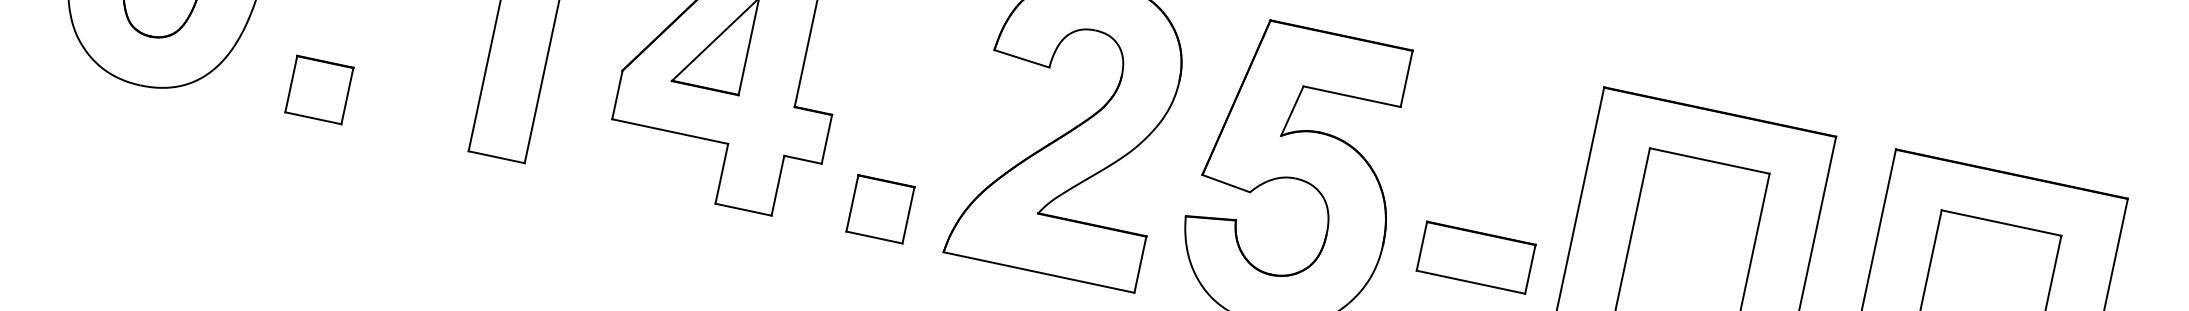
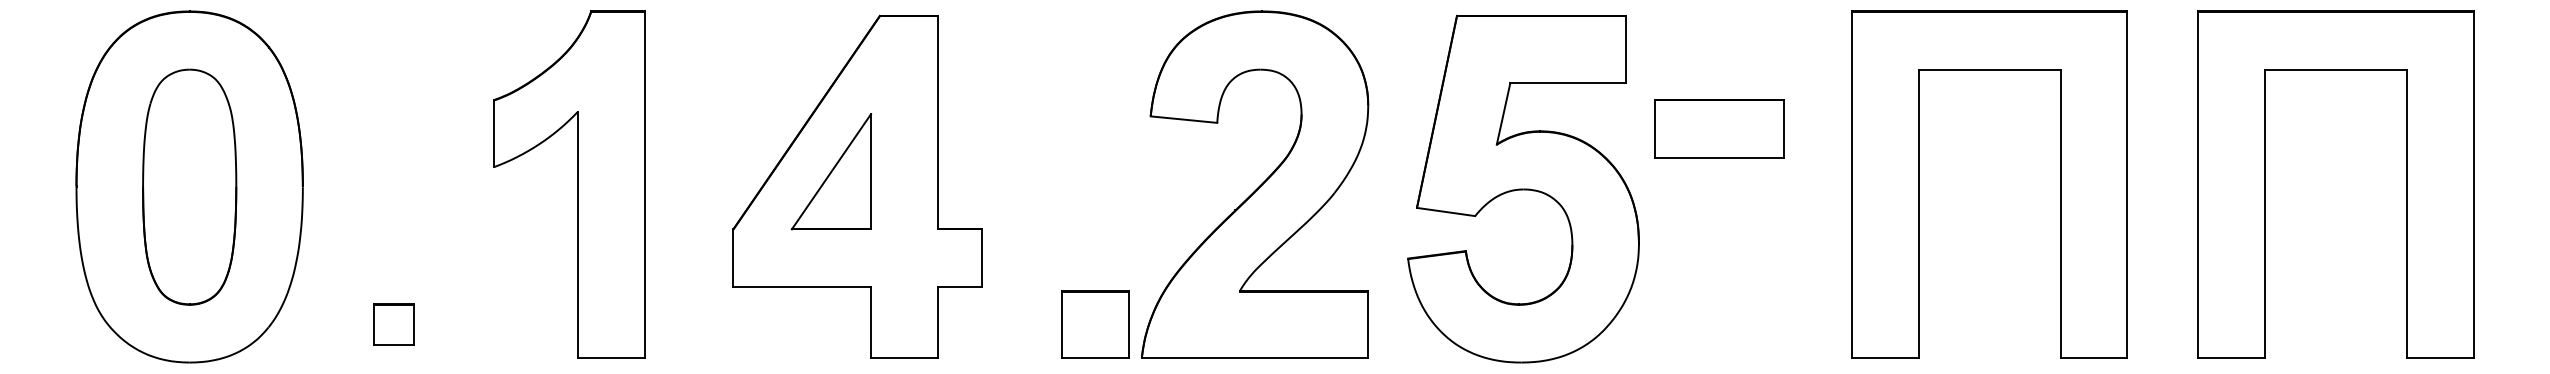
part: (319, 89) -> (393, 324), size x0.6
part: (880, 209) -> (1095, 324), moved
part: (1476, 257) -> (1719, 128), moved

